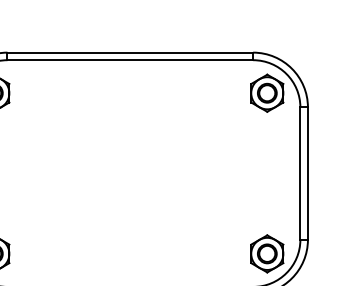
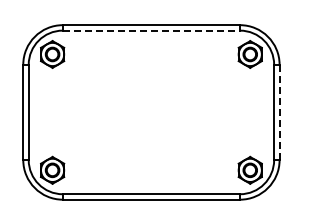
line: (130, 60) -> (151, 30), solid -> dashed
line: (307, 173) -> (279, 112), solid -> dashed

